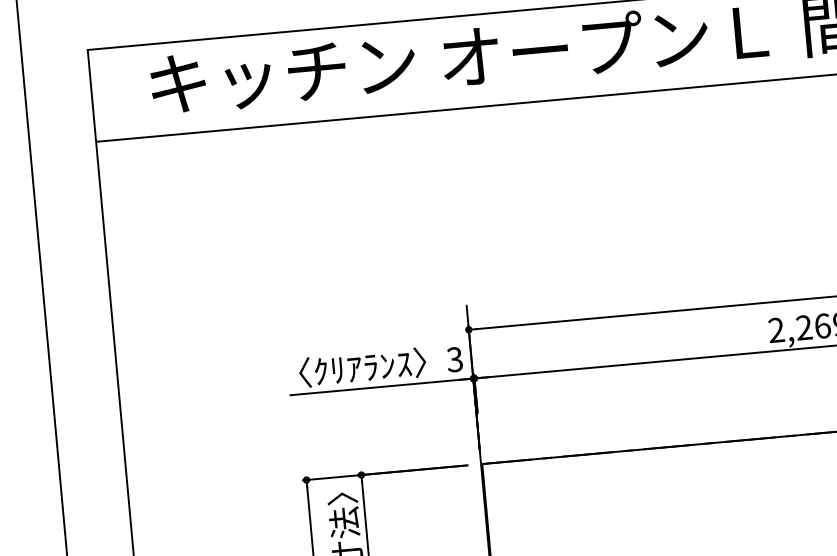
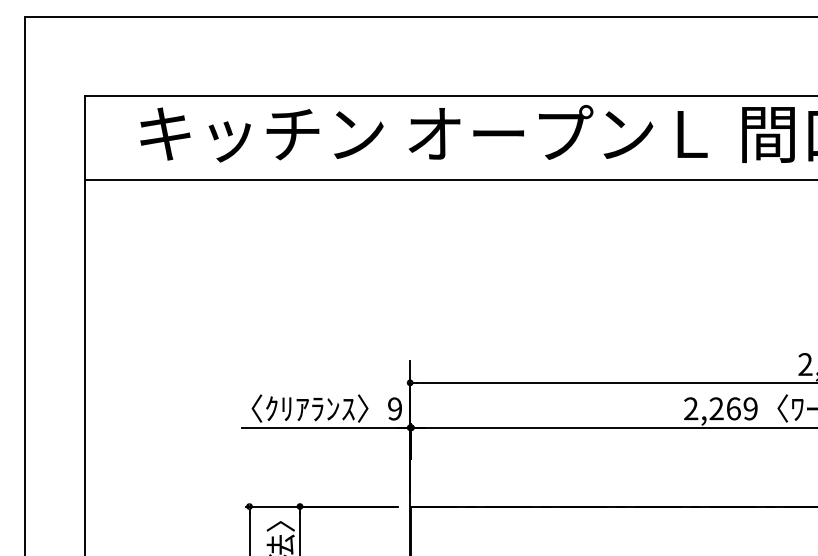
text: (454, 359) -> (394, 408), 3 -> 9

